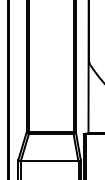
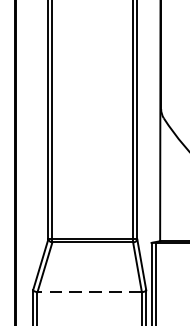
line: (49, 161) -> (89, 292), solid -> dashed

